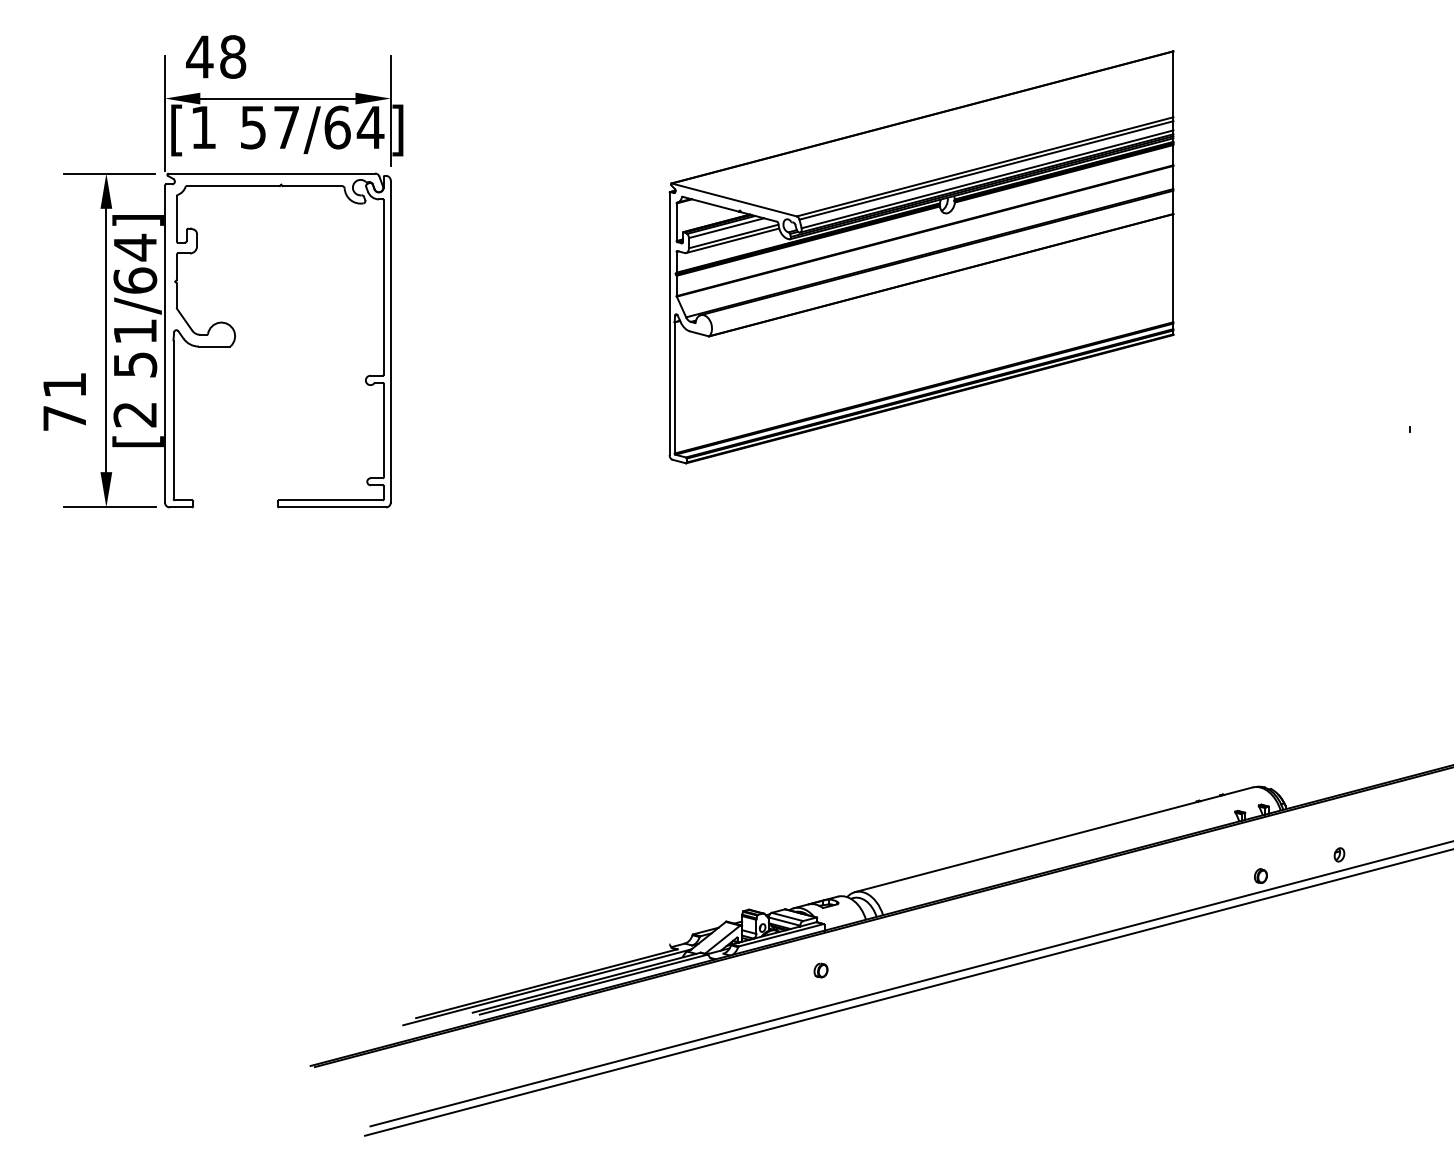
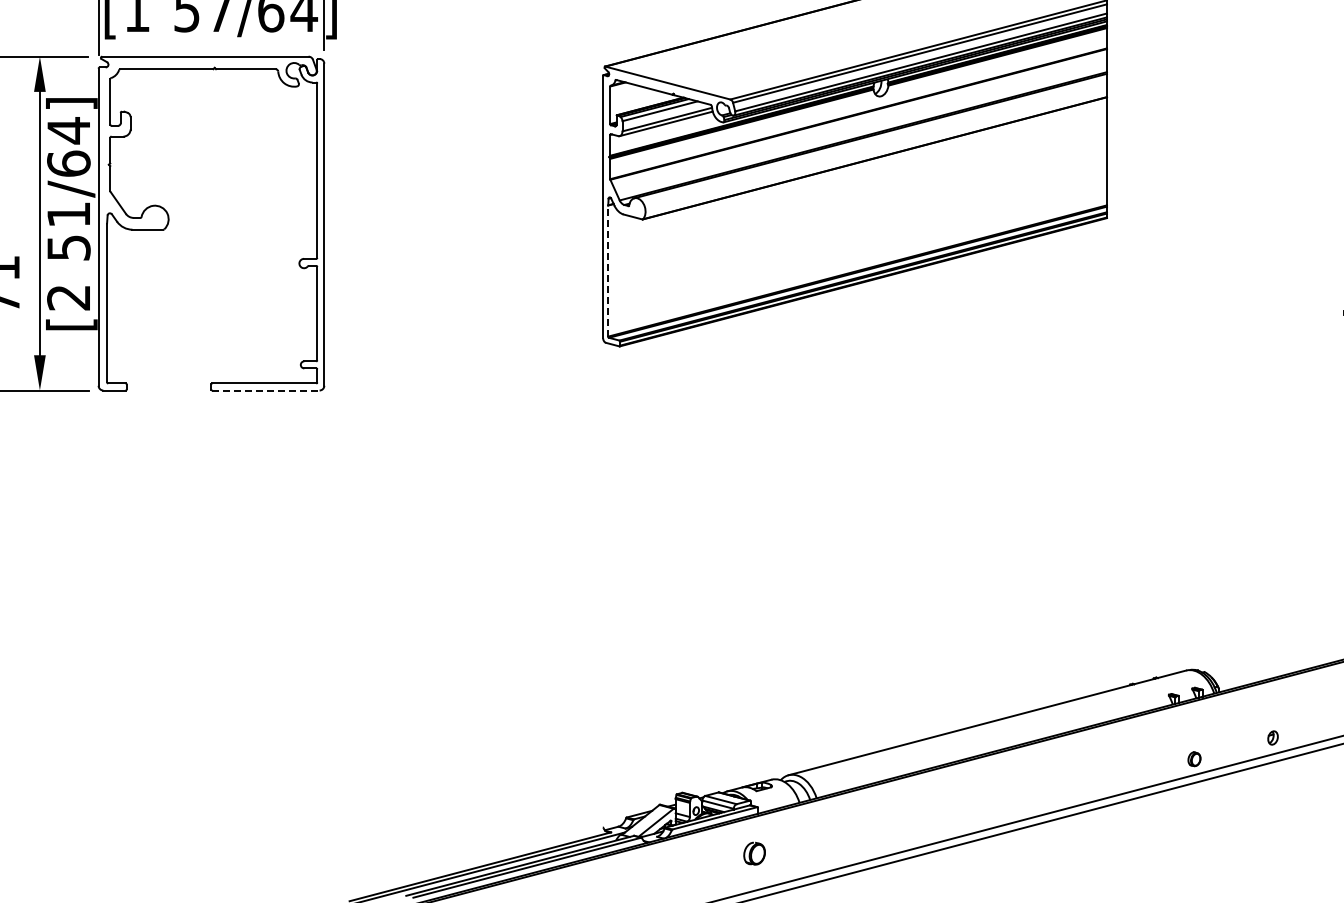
line: (674, 387) -> (608, 270), solid -> dashed
line: (332, 507) -> (266, 390), solid -> dashed
part: (820, 970) -> (754, 853), size x1.6

